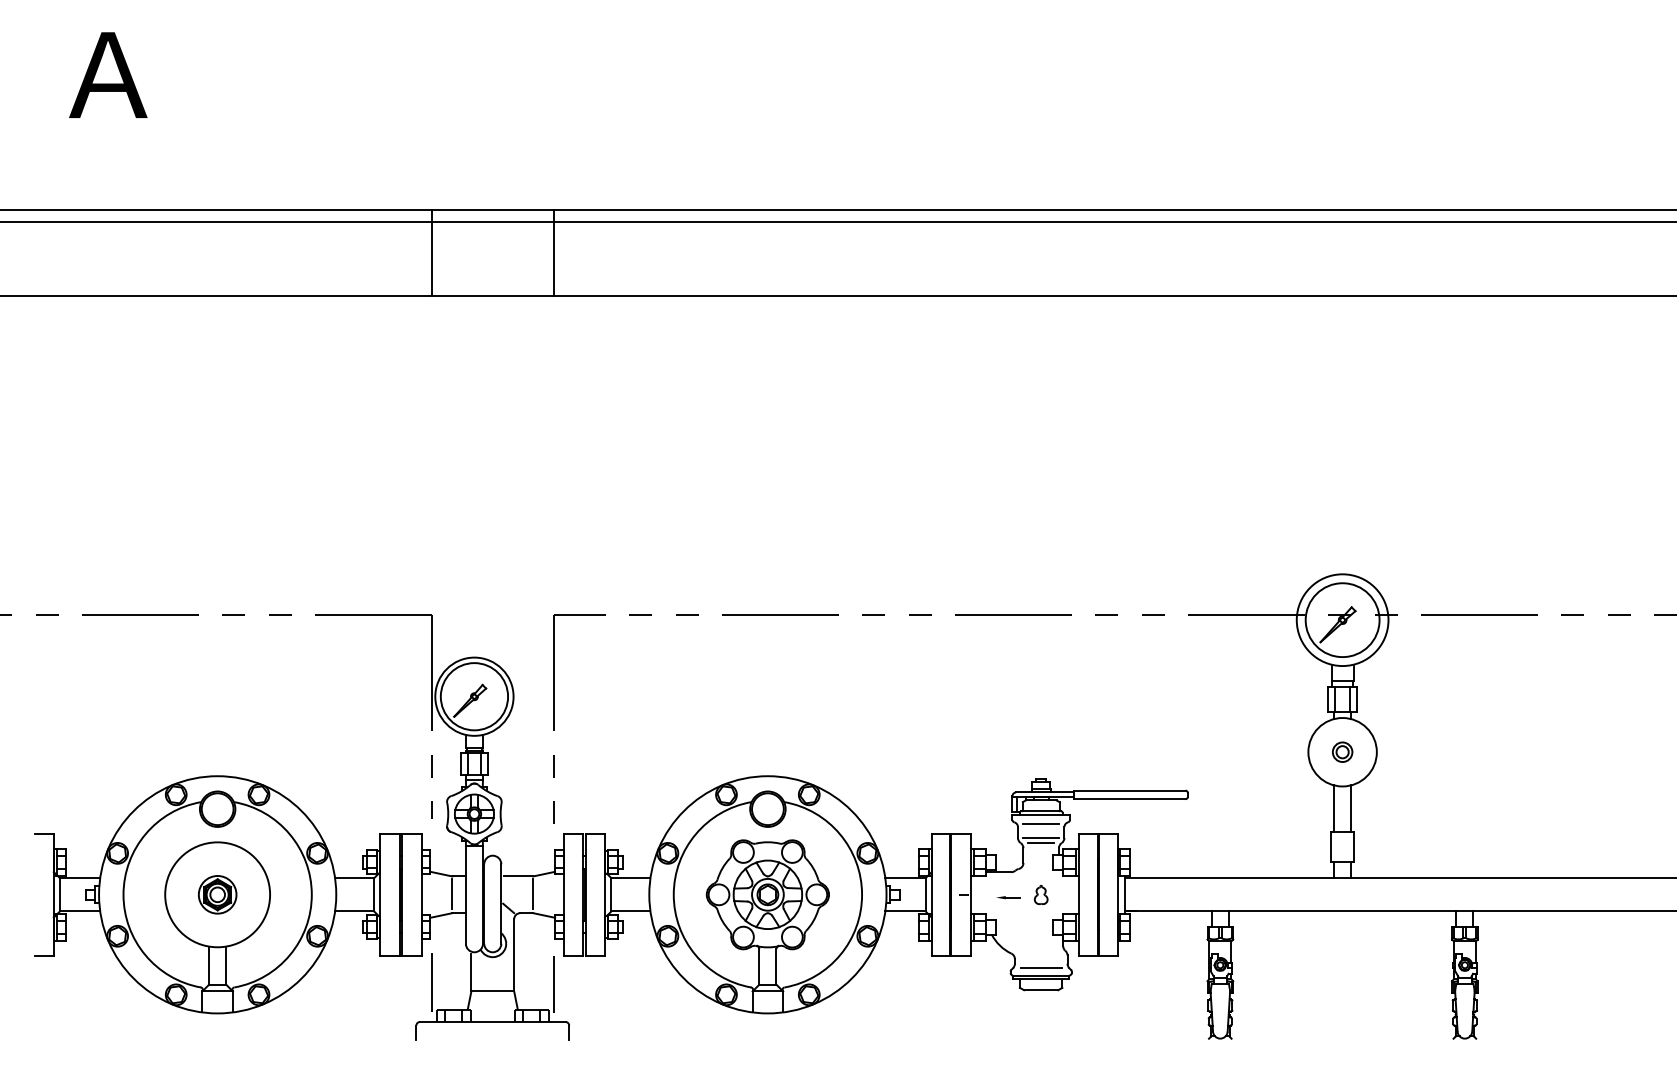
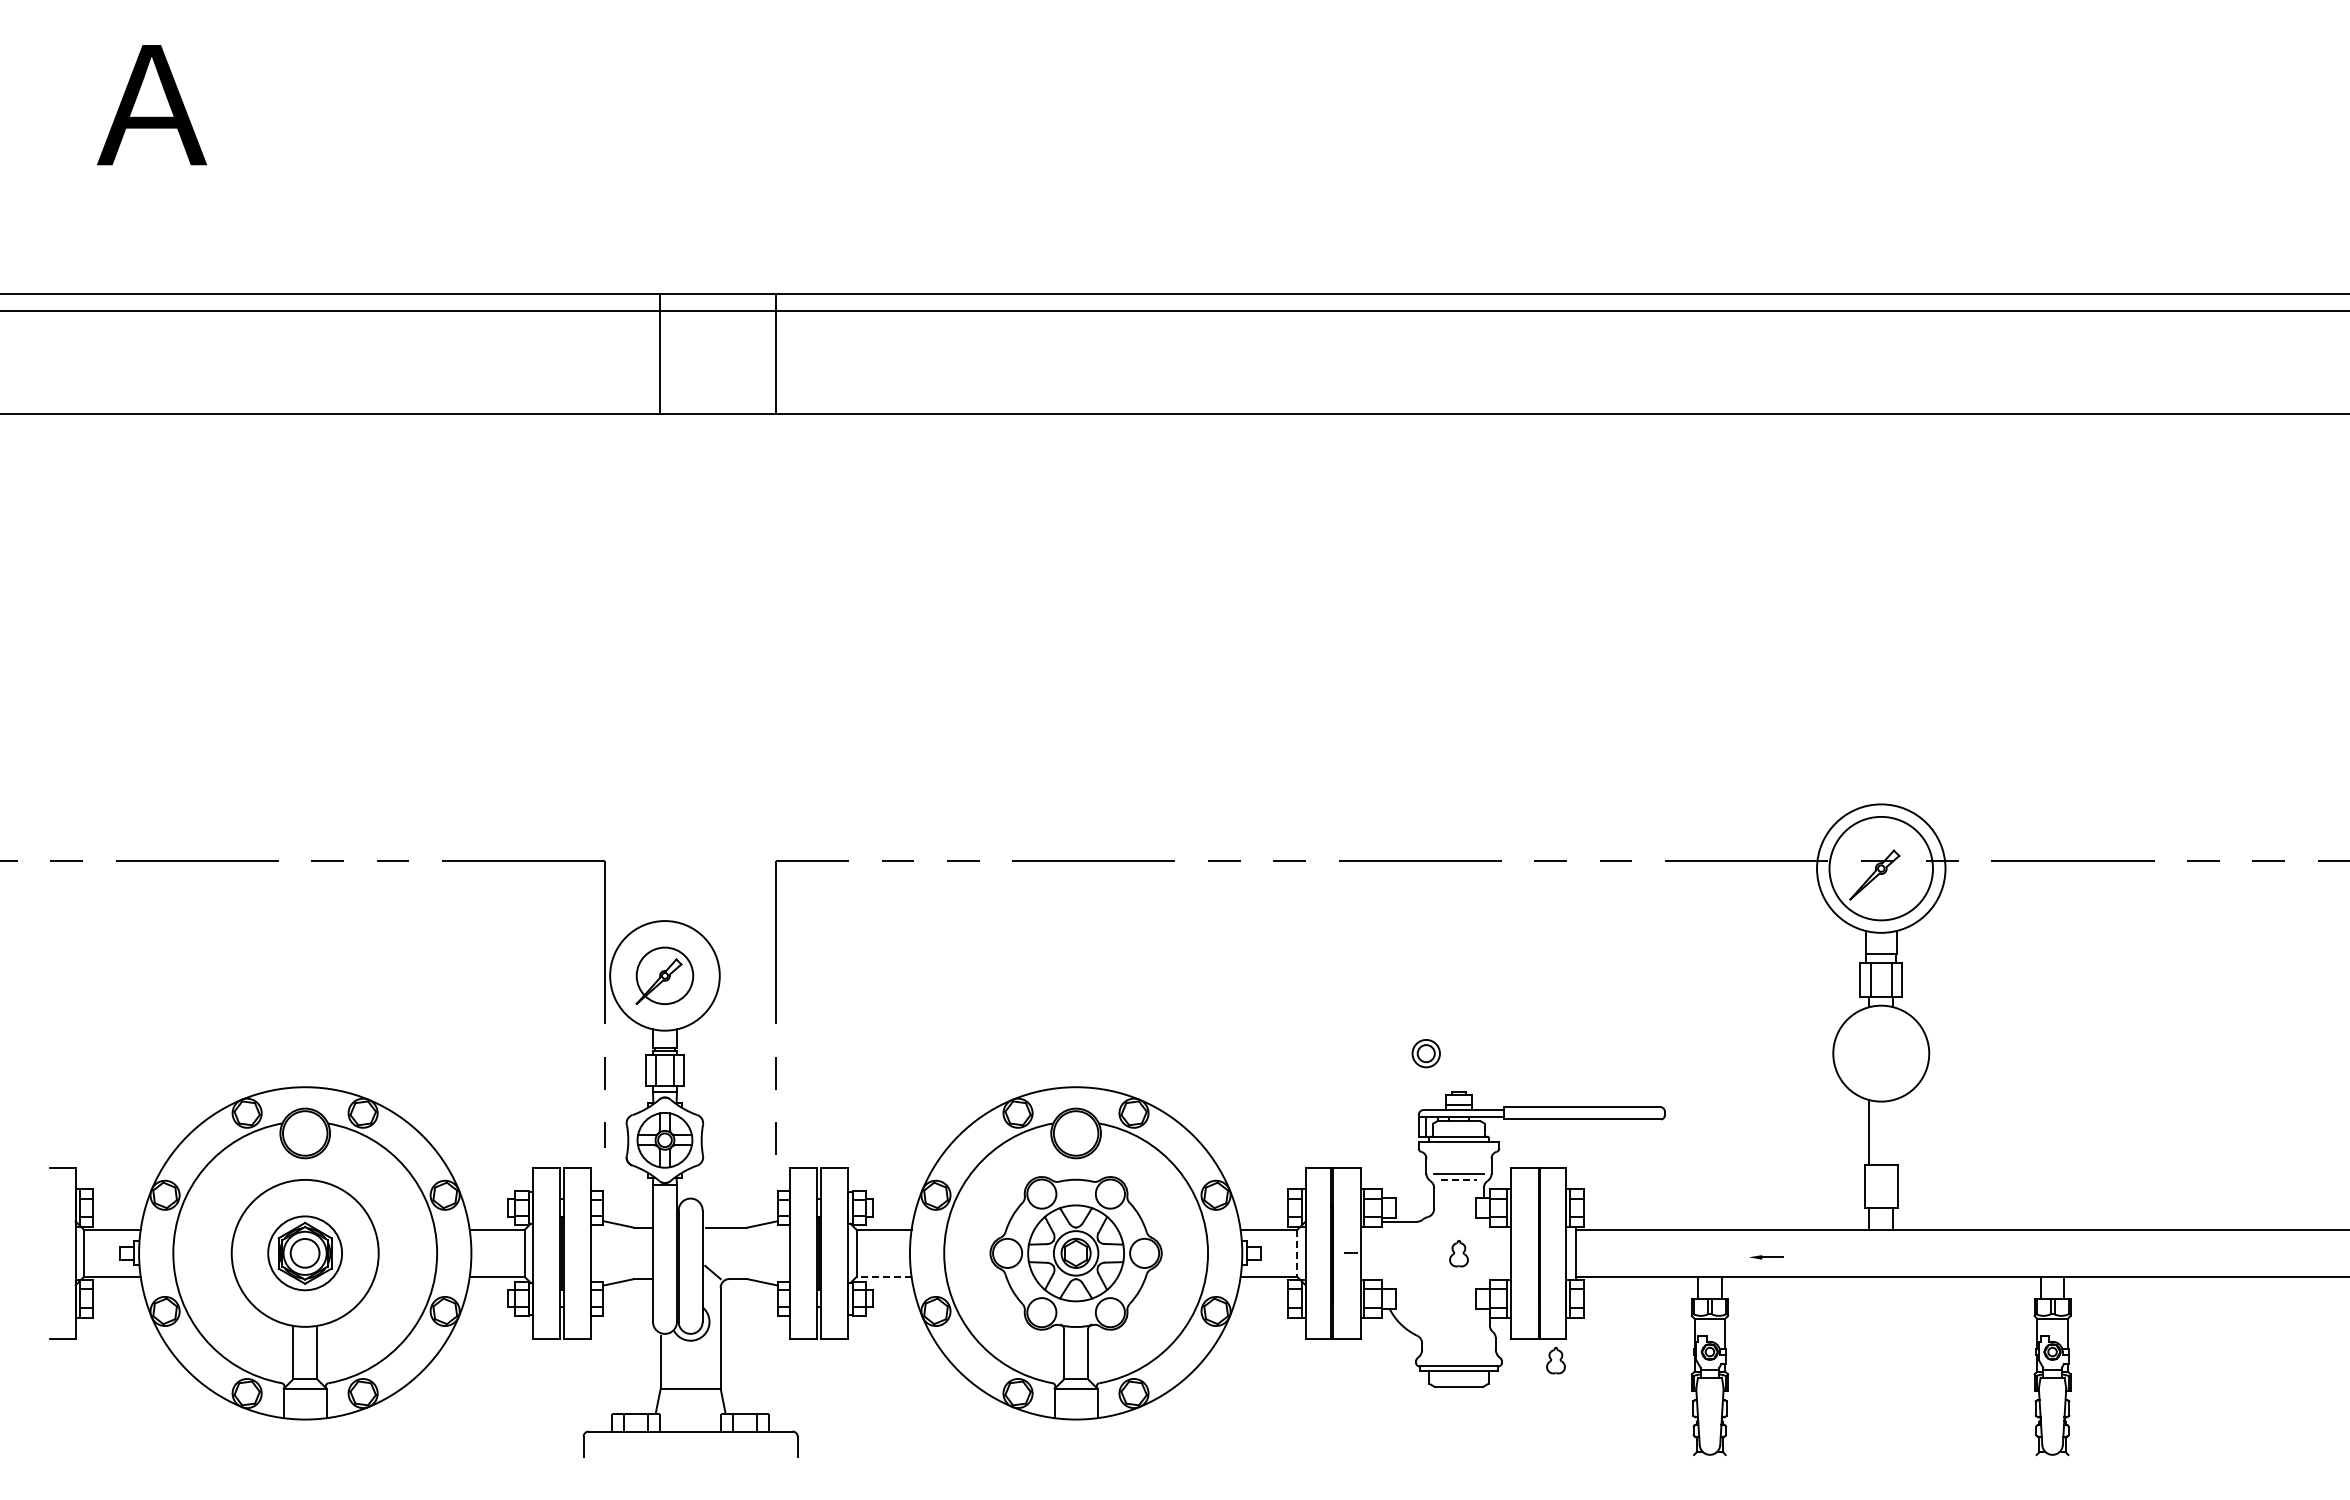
line: (431, 252) -> (660, 353), moved
circle: (474, 696) -> (664, 975), size x0.6
part: (1342, 752) -> (1425, 1053), moved
line: (1351, 808) -> (1893, 1132), removed
line: (1040, 824) -> (1458, 1154), removed
line: (1041, 842) -> (1459, 1180), solid -> dashed
part: (217, 894) -> (305, 1253), size x1.4
line: (452, 894) -> (634, 1252), removed
line: (533, 894) -> (747, 1252), removed
line: (925, 894) -> (1297, 1253), solid -> dashed
part: (1008, 897) -> (1766, 1257), moved
line: (630, 911) -> (883, 1276), solid -> dashed
line: (1041, 968) -> (1459, 1356), removed
part: (1110, 971) -> (1555, 1360), added
line: (431, 982) -> (605, 1376), removed
line: (554, 984) -> (776, 1378), removed

